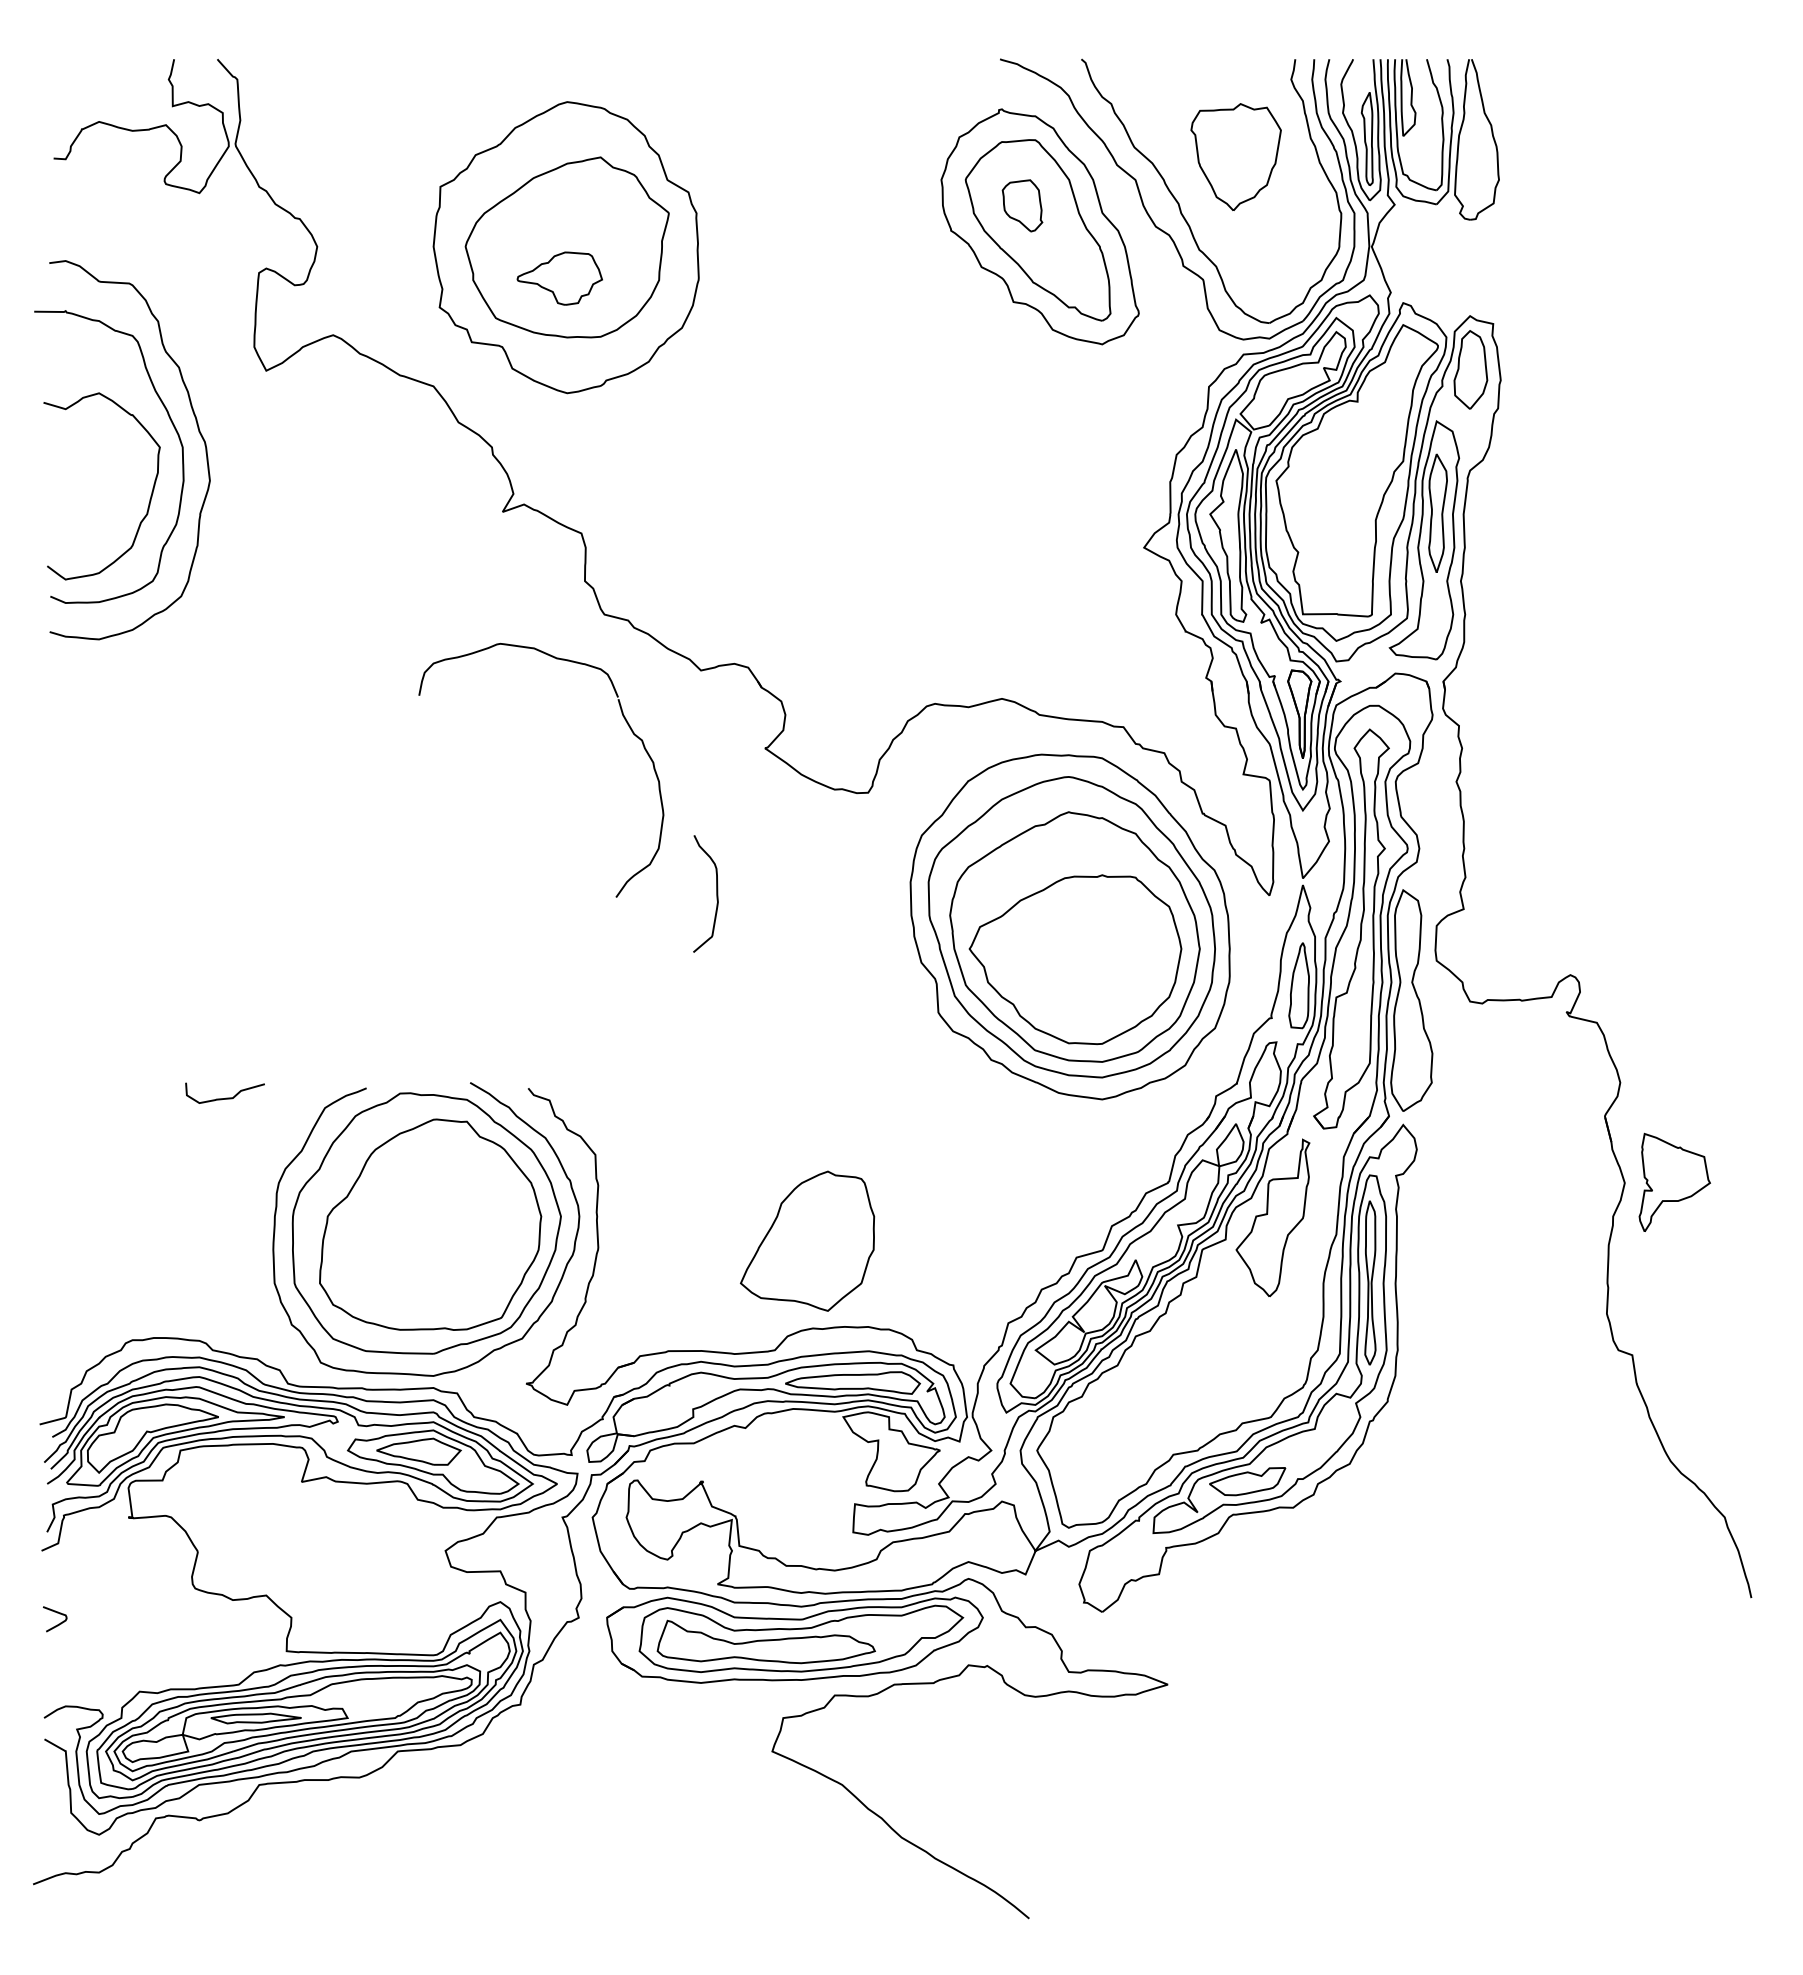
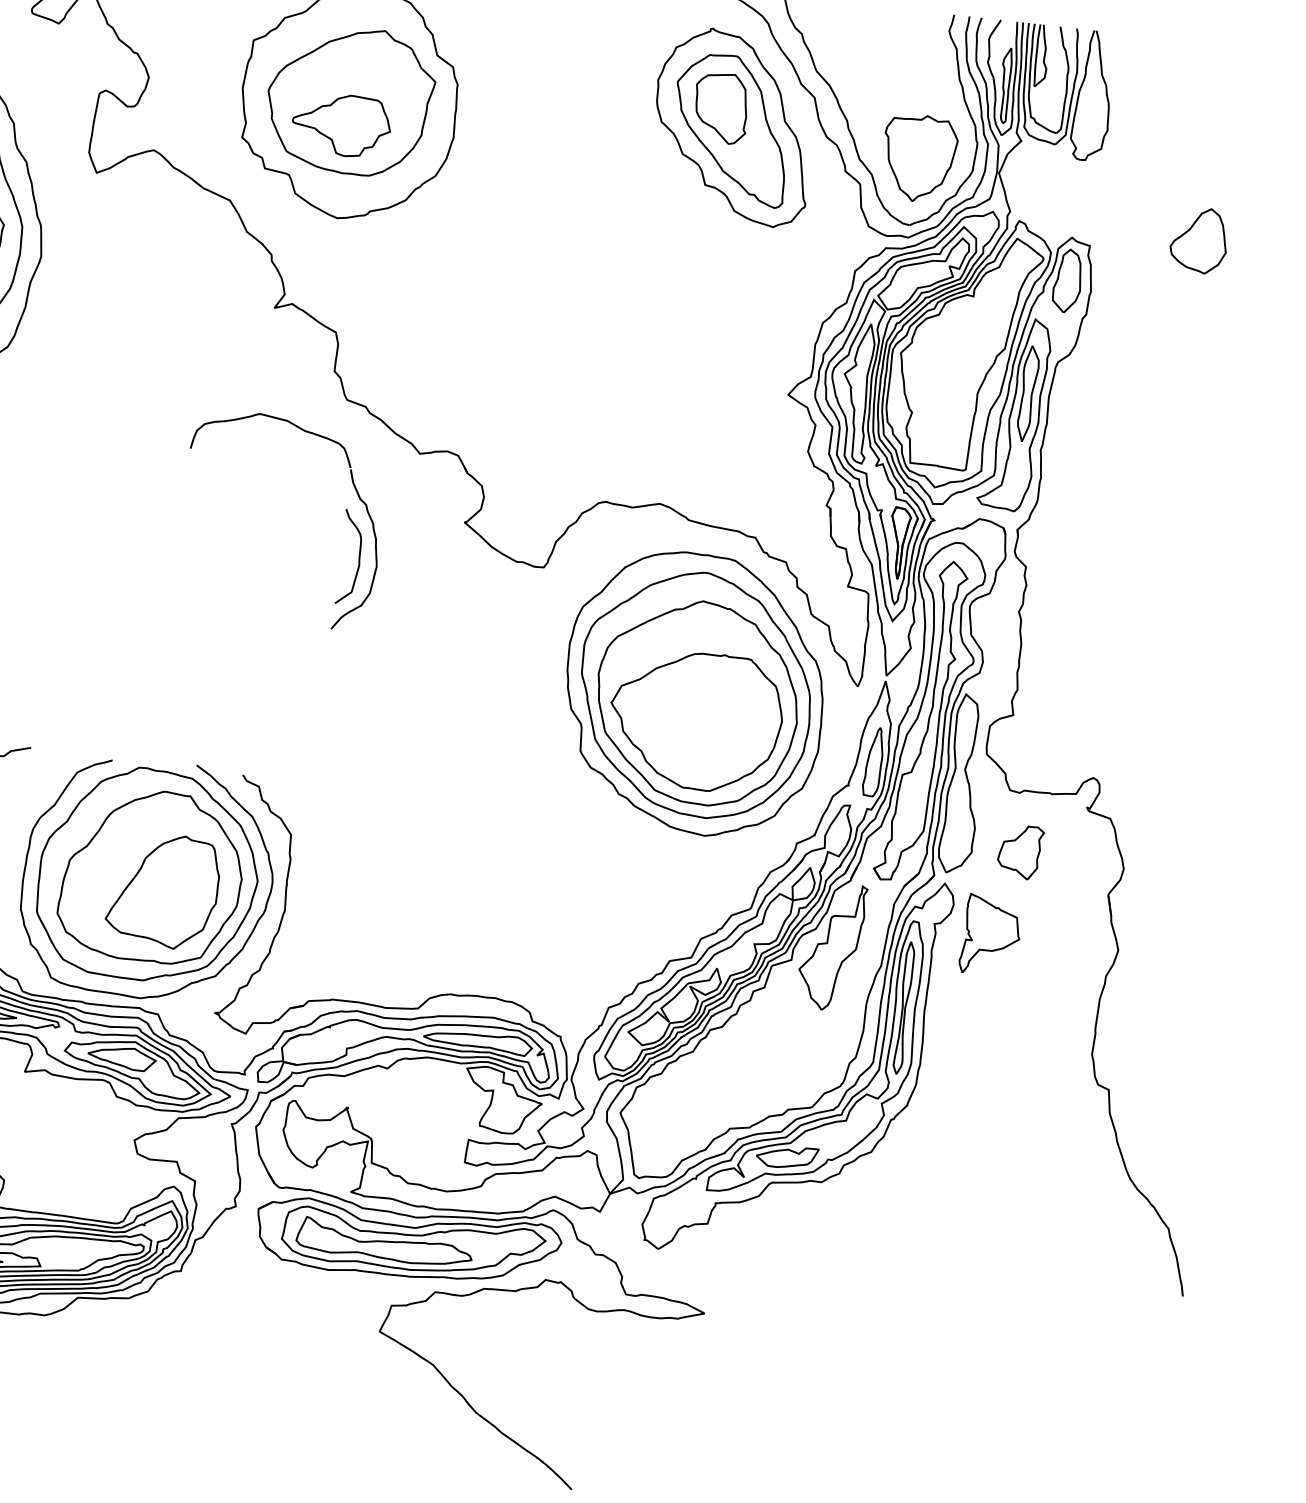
part: (1235, 156) -> (918, 157), moved
part: (1022, 205) -> (721, 108), size x1.67
part: (559, 278) -> (341, 124), size x1.43
part: (1626, 301) -> (1199, 240), added
curve: (716, 893) -> (358, 557), moved
part: (1491, 1075) -> (1020, 851), added
part: (1674, 1181) -> (990, 934), moved
part: (807, 1240) -> (163, 890), moved

